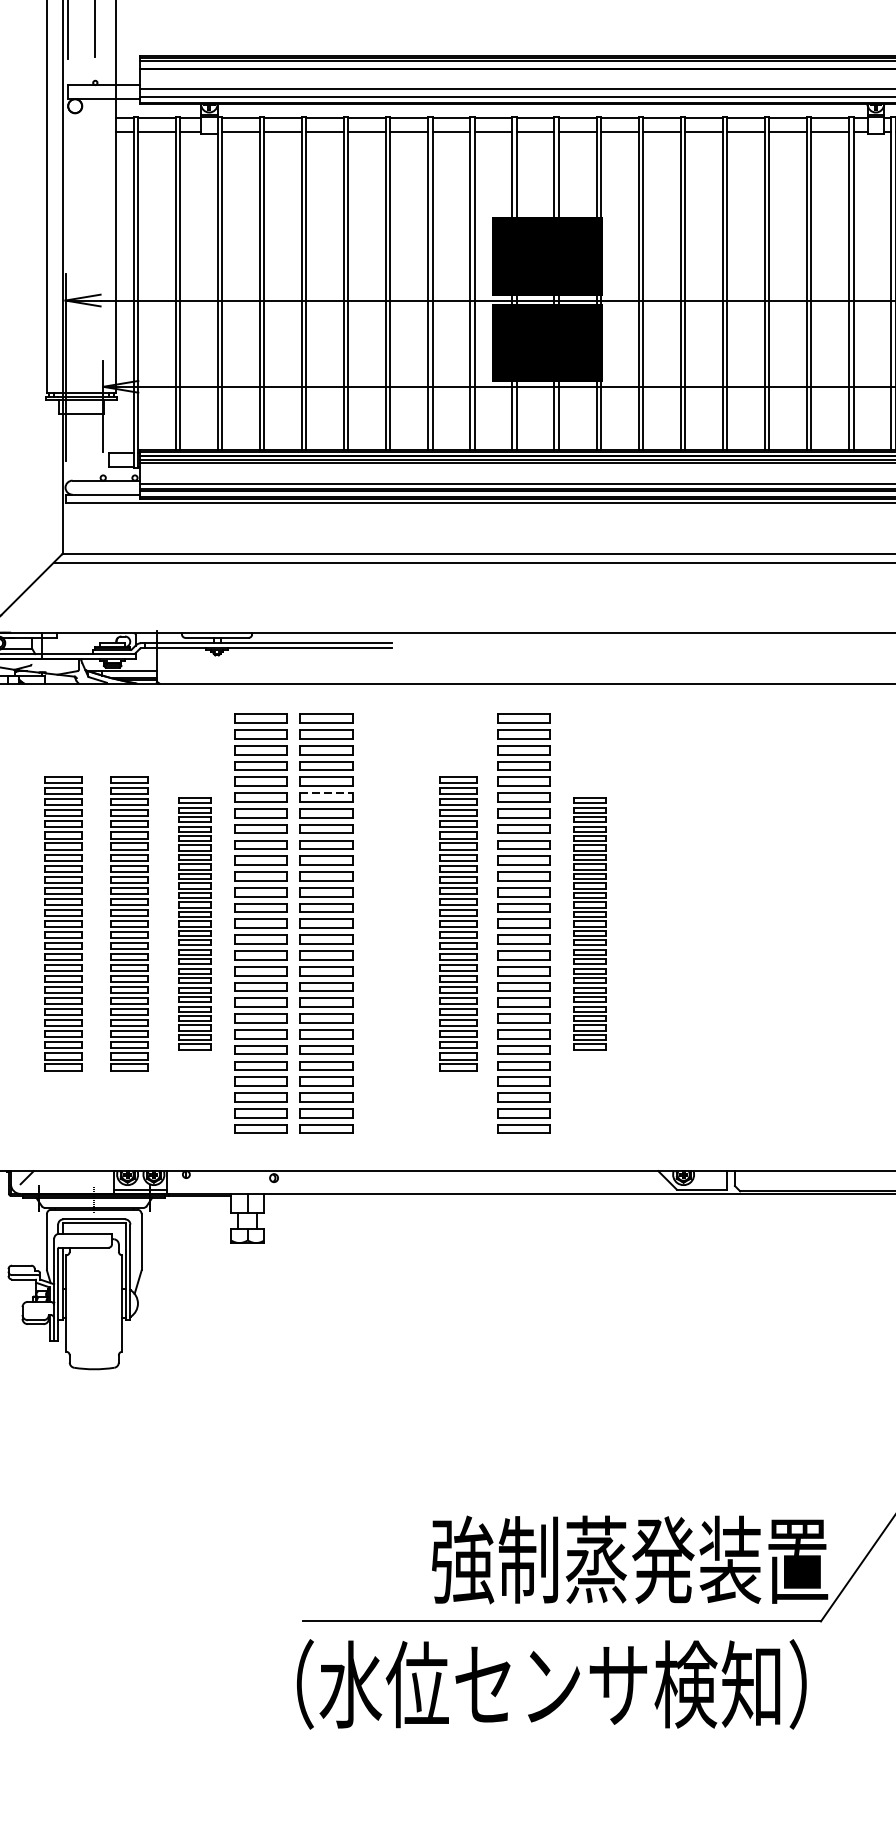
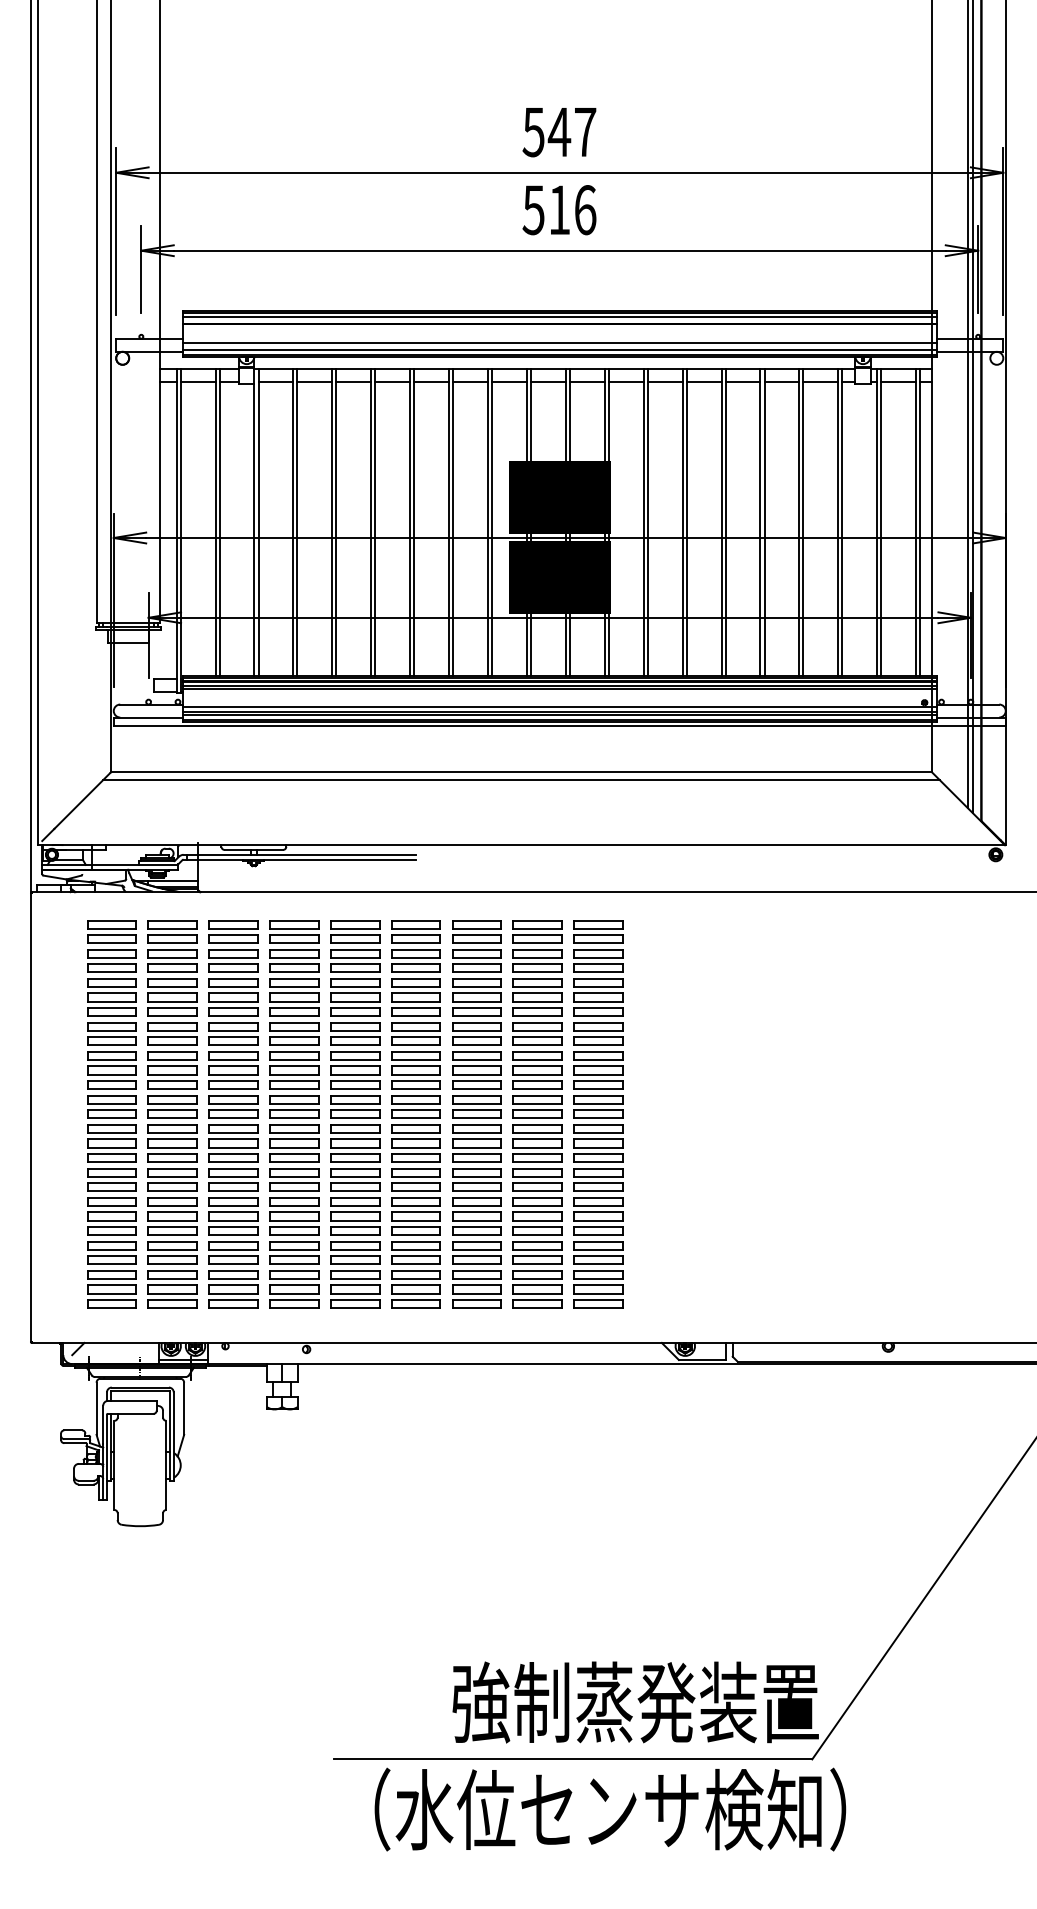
line: (326, 793) -> (355, 993), dashed -> solid
part: (63, 924) -> (111, 1114), size x1.43
part: (129, 924) -> (172, 1114), size x1.43
part: (195, 924) -> (233, 1114), size x1.67
part: (391, 924) -> (415, 1114), added
part: (457, 924) -> (476, 1114), size x1.43
part: (589, 924) -> (598, 1114), size x1.67
text: (551, 1684) -> (610, 1809), moved

